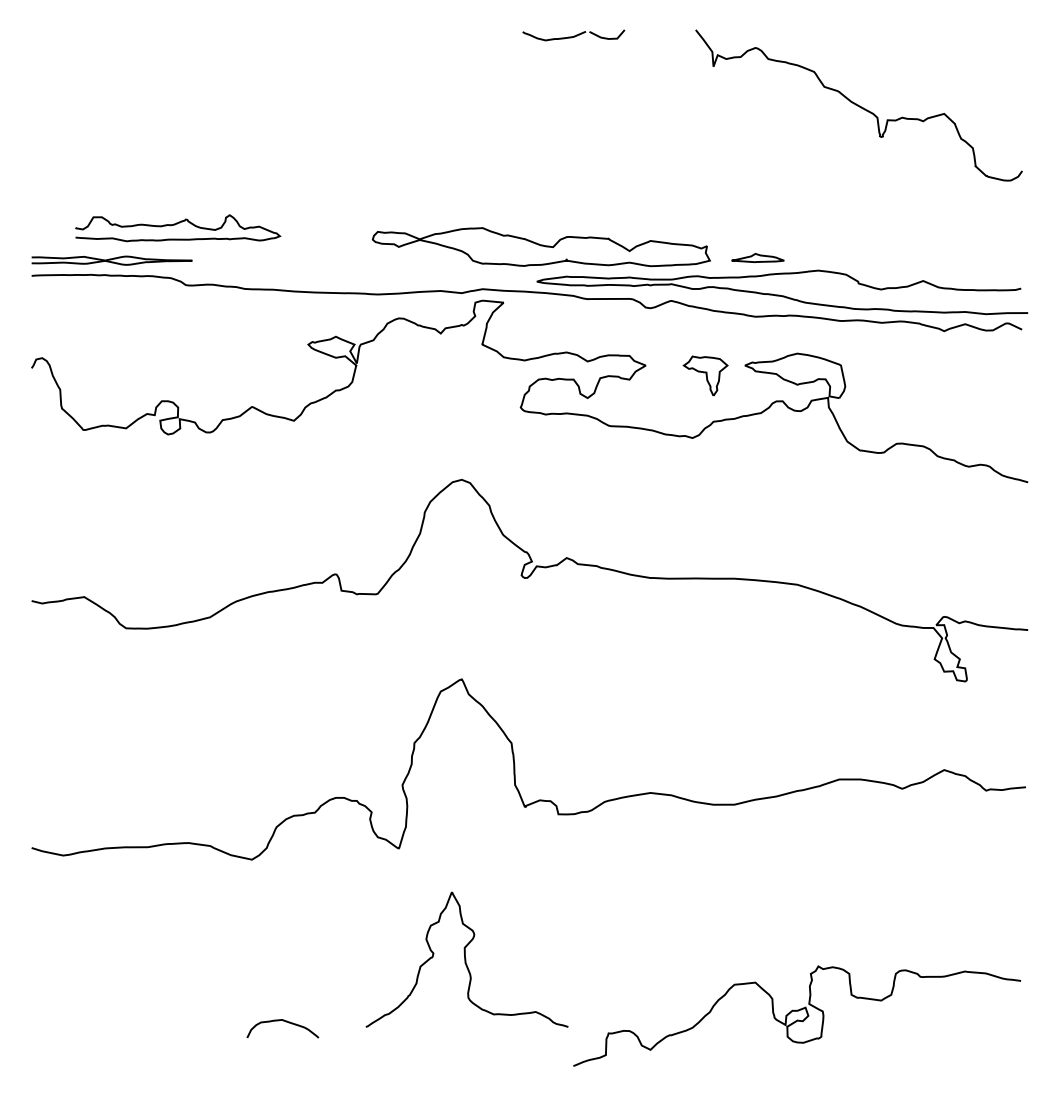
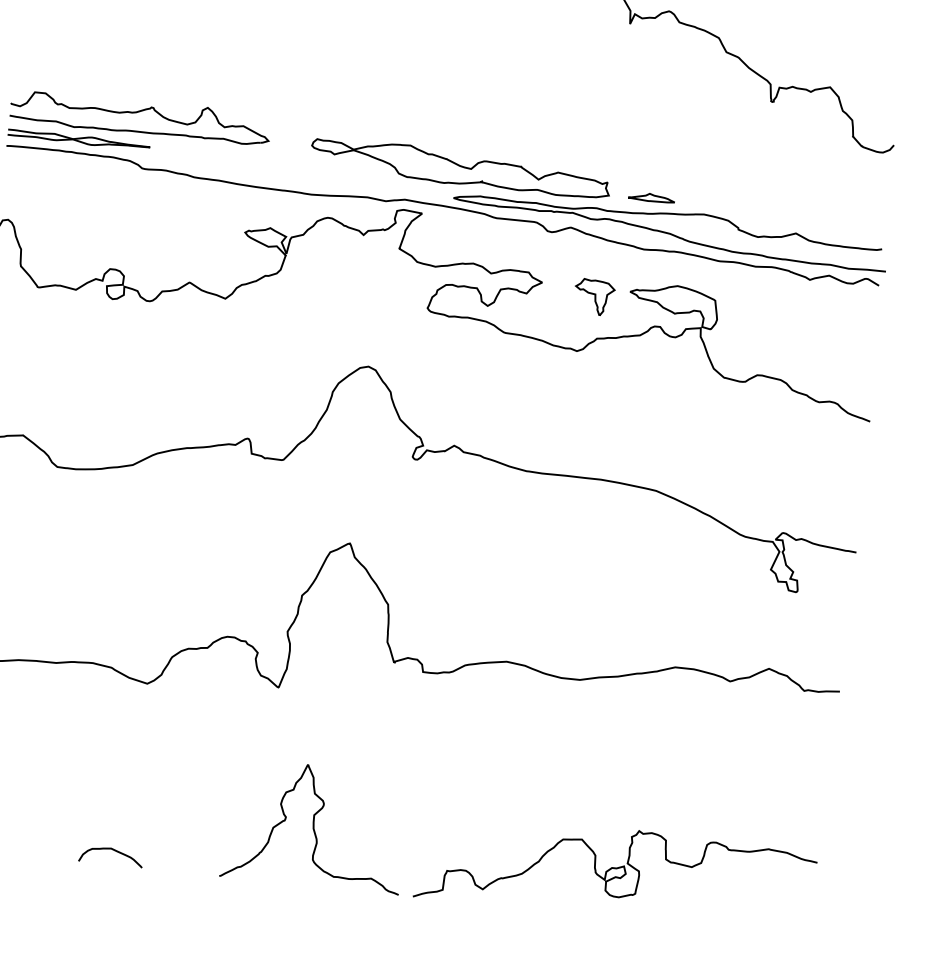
part: (177, 227) -> (140, 116), size x1.43
curve: (466, 959) -> (314, 825), moved
curve: (285, 1022) -> (114, 851), moved

